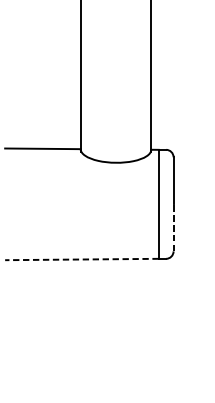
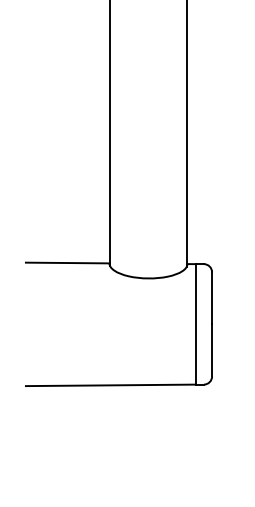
line: (173, 227) -> (212, 349), dashed -> solid
line: (81, 259) -> (110, 385), dashed -> solid

